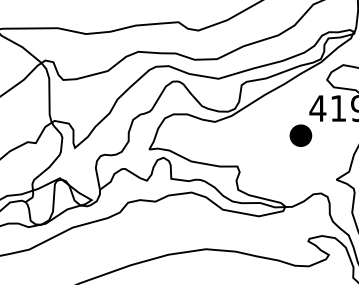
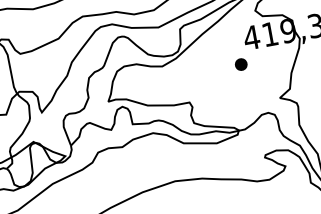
part: (301, 135) -> (241, 64), size x0.62

